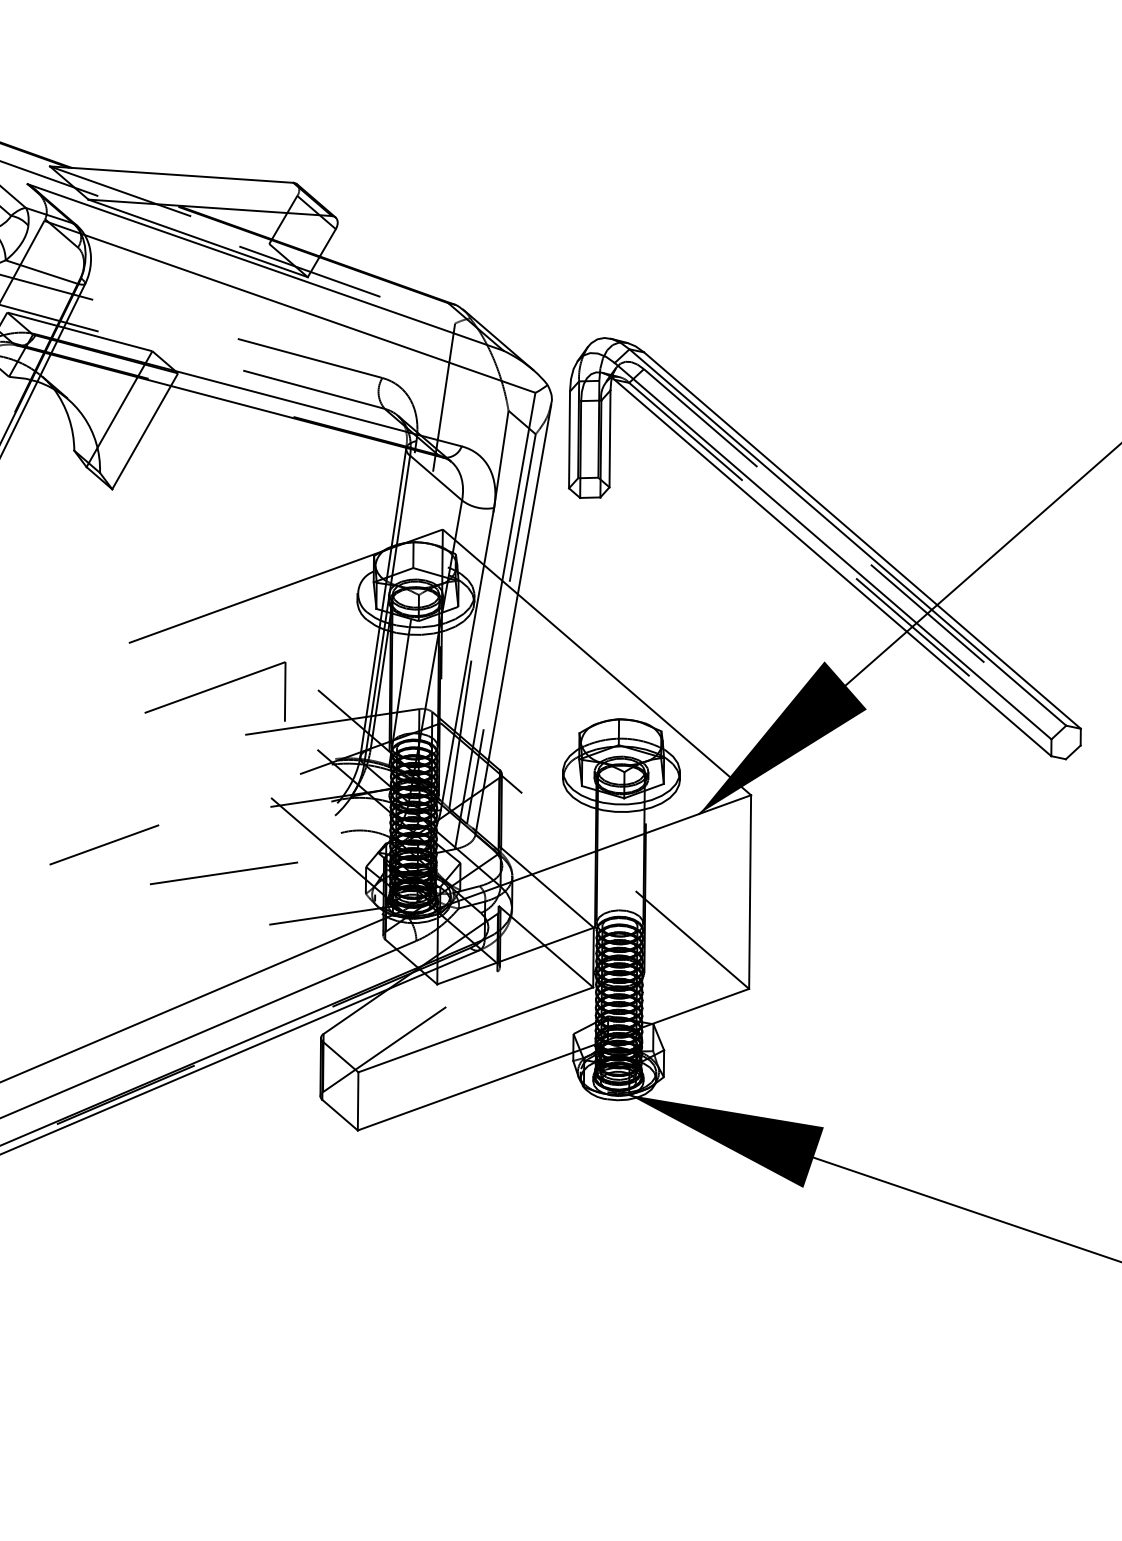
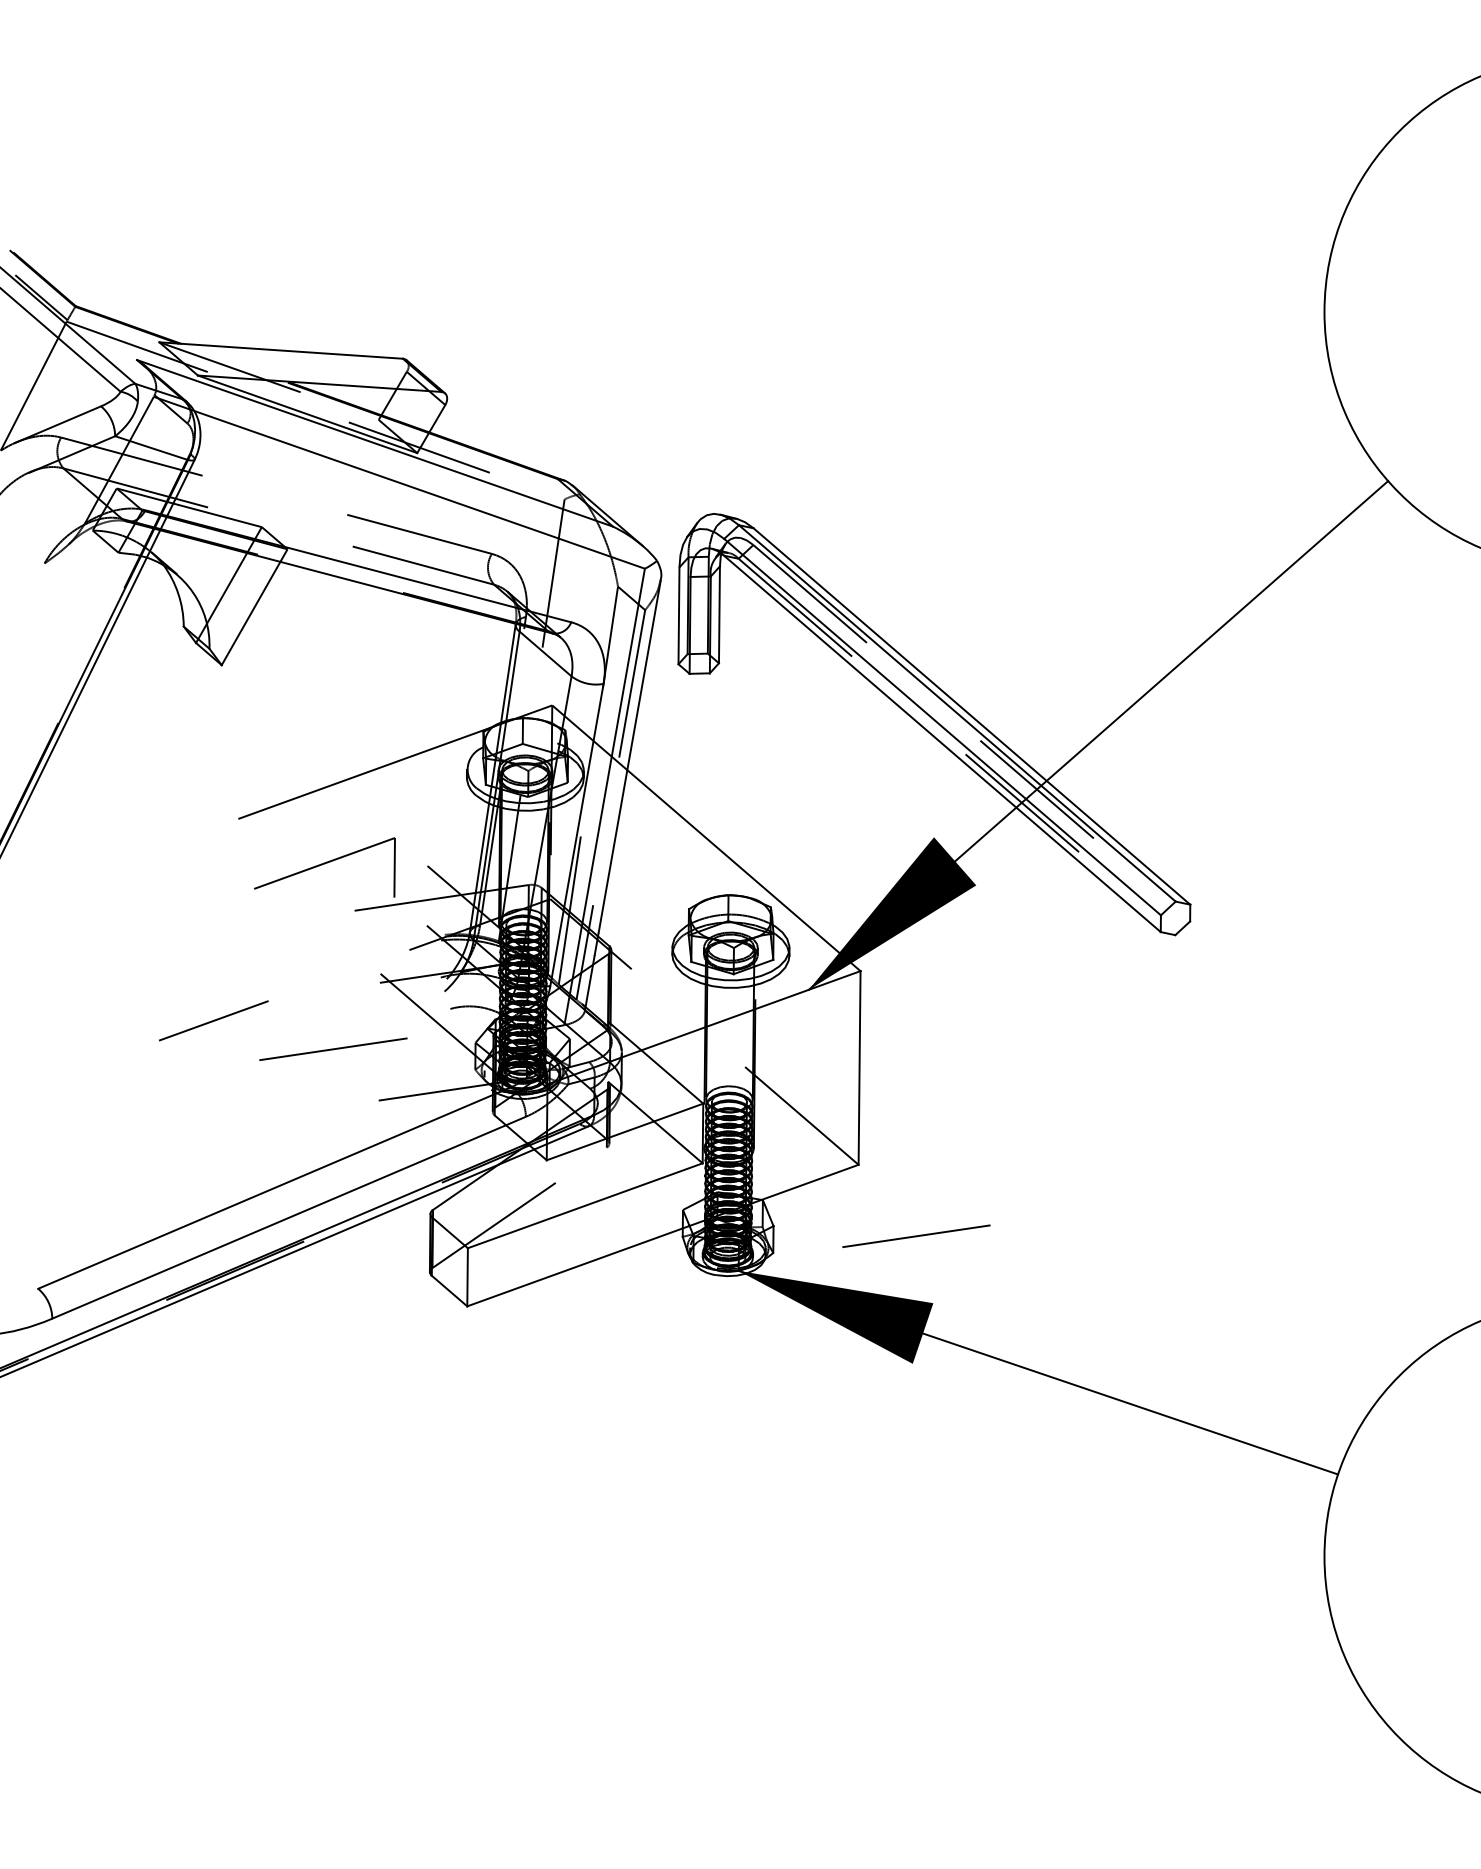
line: (807, 1059) -> (916, 1235), added

